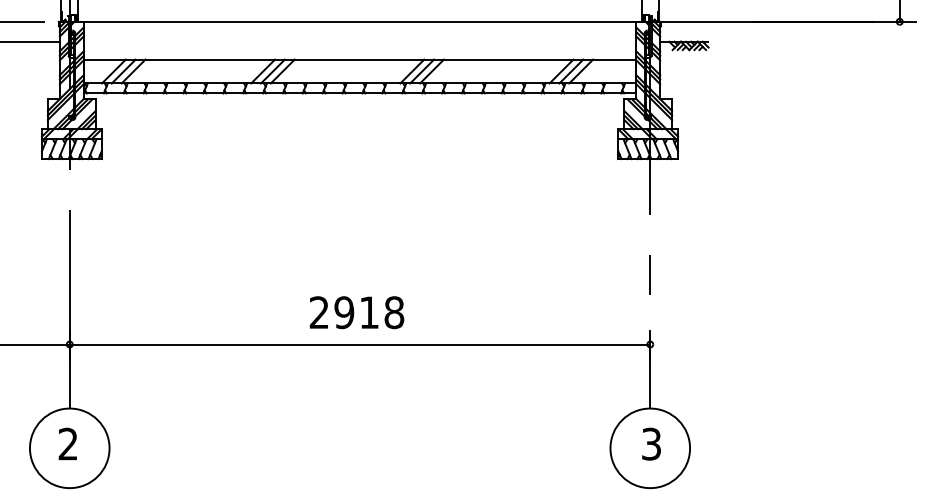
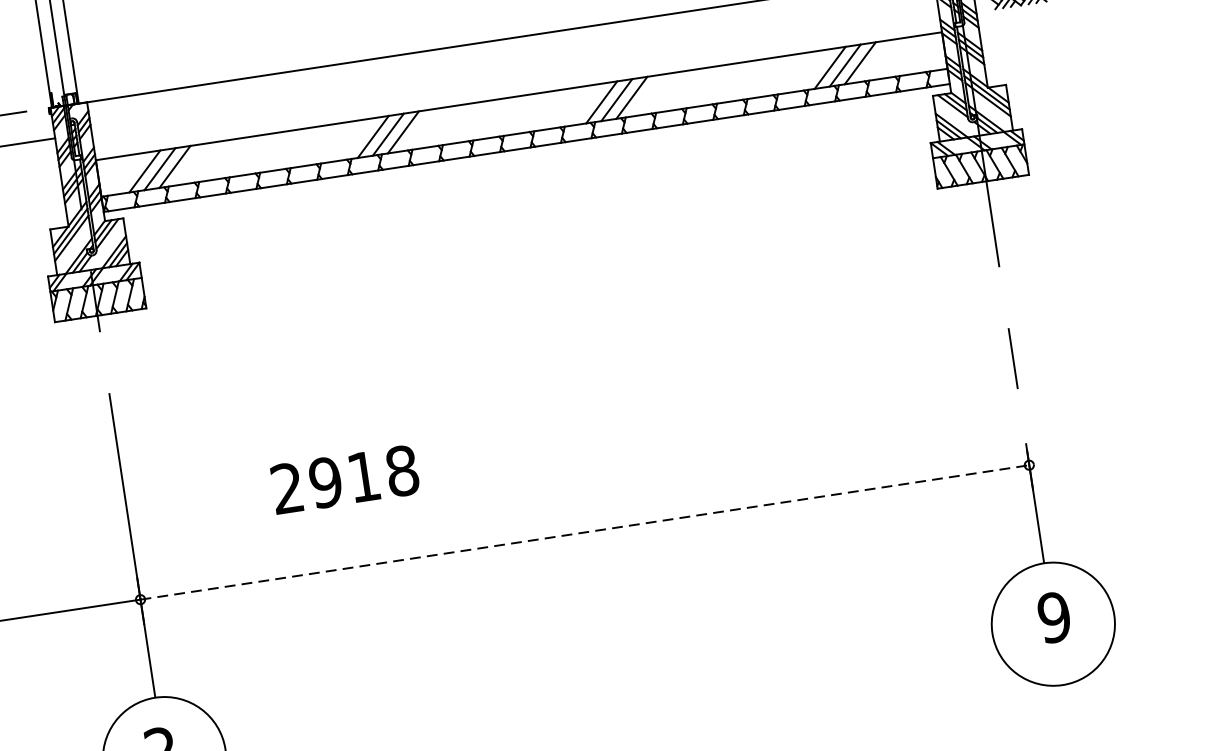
text: (356, 312) -> (344, 479), moved
line: (360, 344) -> (585, 532), solid -> dashed
text: (651, 443) -> (1054, 616), 3 -> 9

